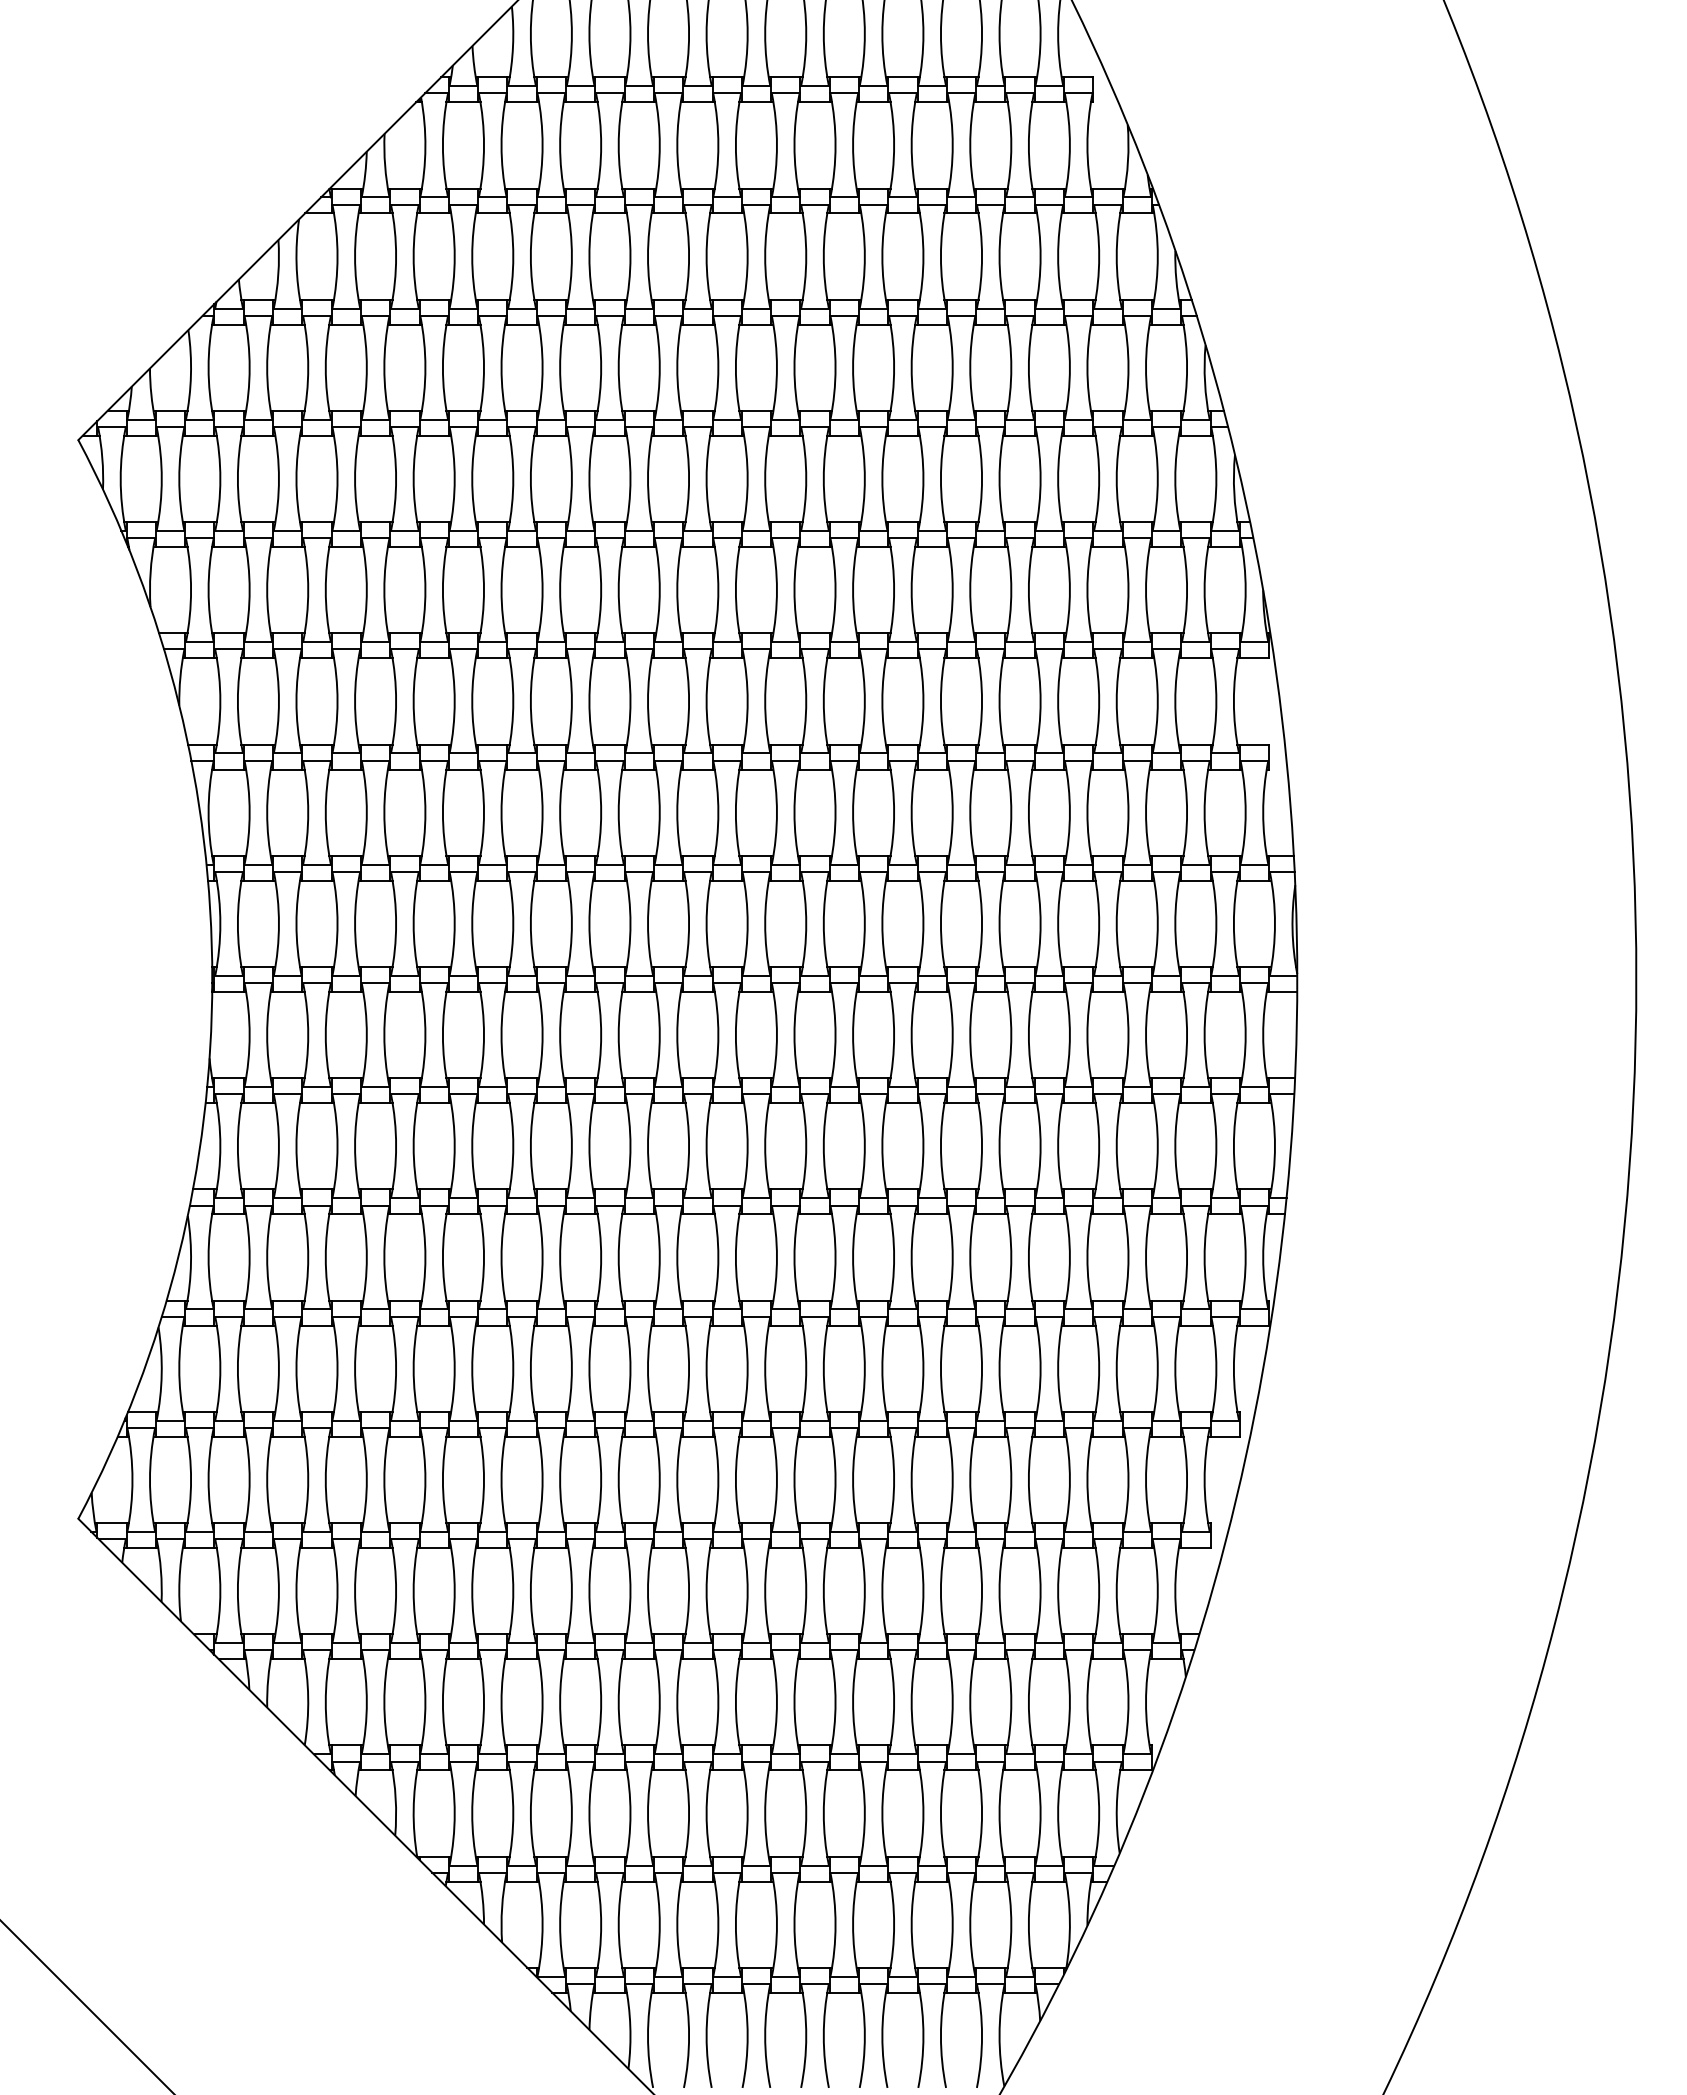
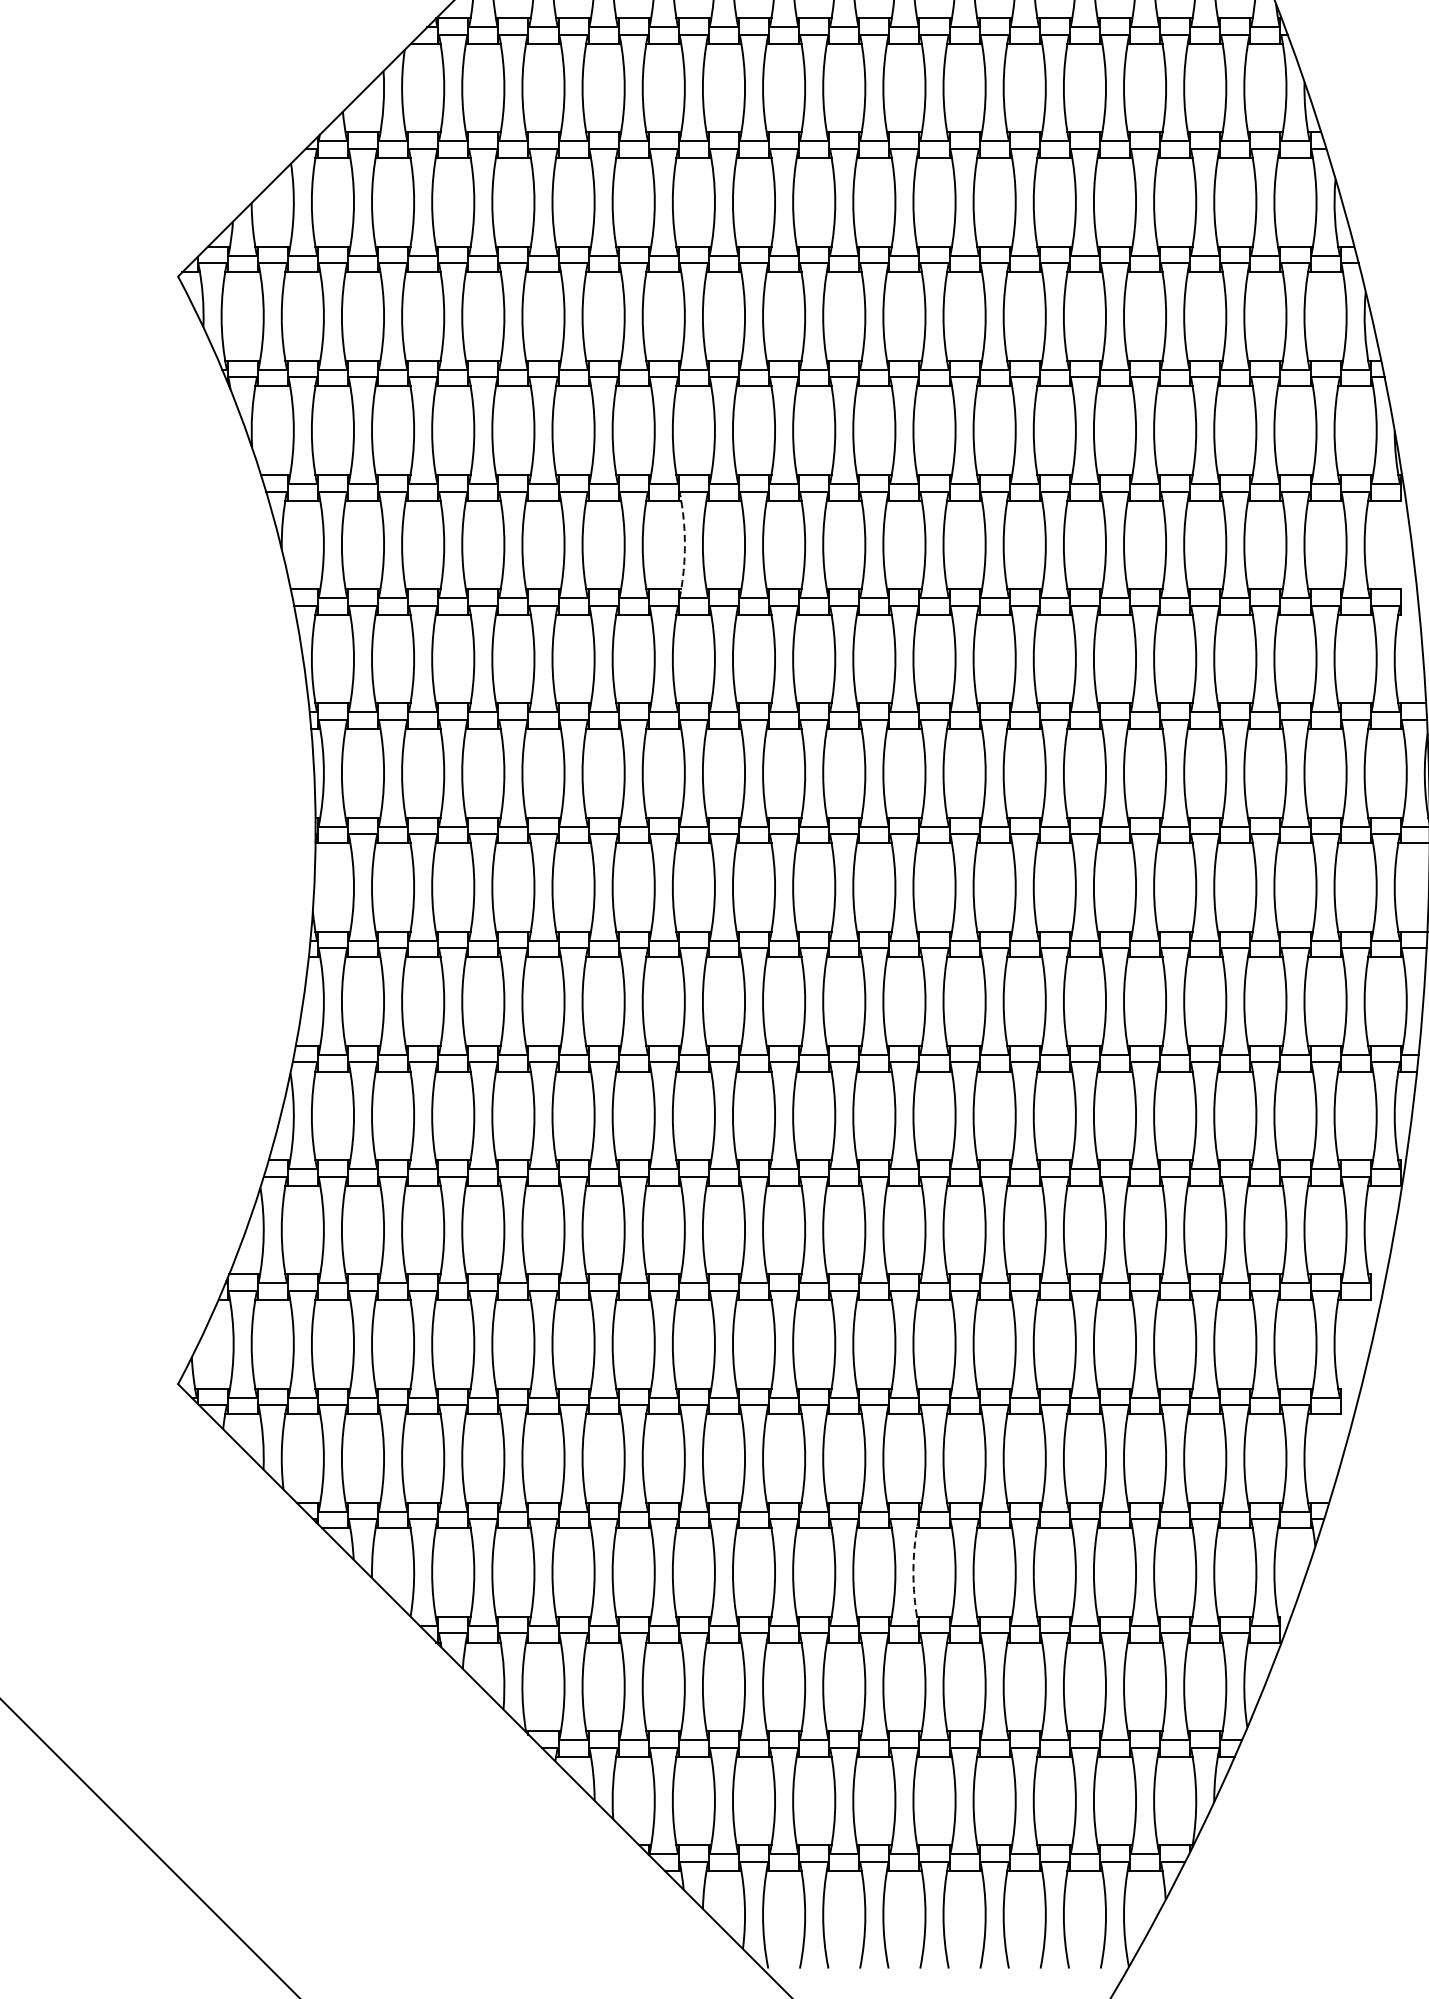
arc: (571, 701) -> (684, 544), solid -> dashed
arc: (794, 1702) -> (913, 1572), solid -> dashed

